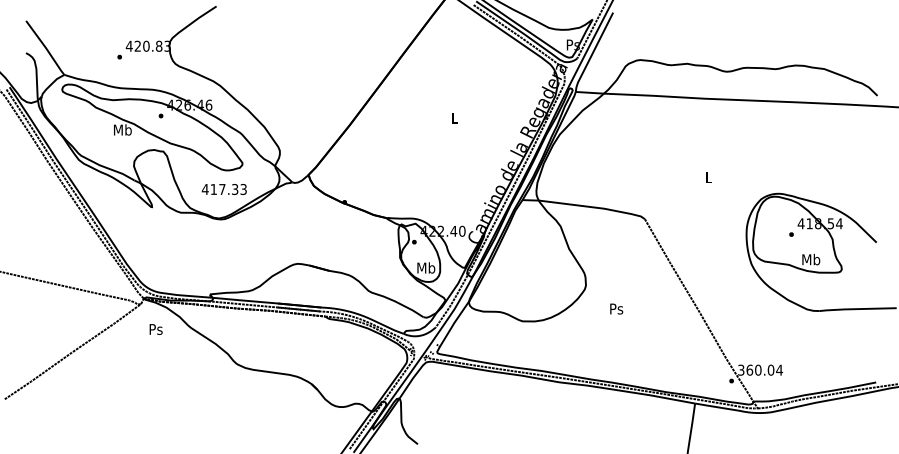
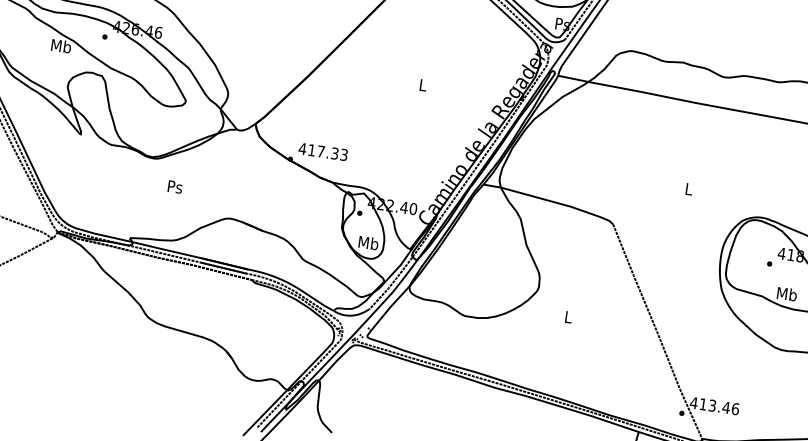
text: (223, 189) -> (322, 151), moved
text: (616, 308) -> (568, 316), Ps -> L
text: (155, 329) -> (174, 186), moved
text: (760, 369) -> (714, 405), 360.04 -> 413.46

